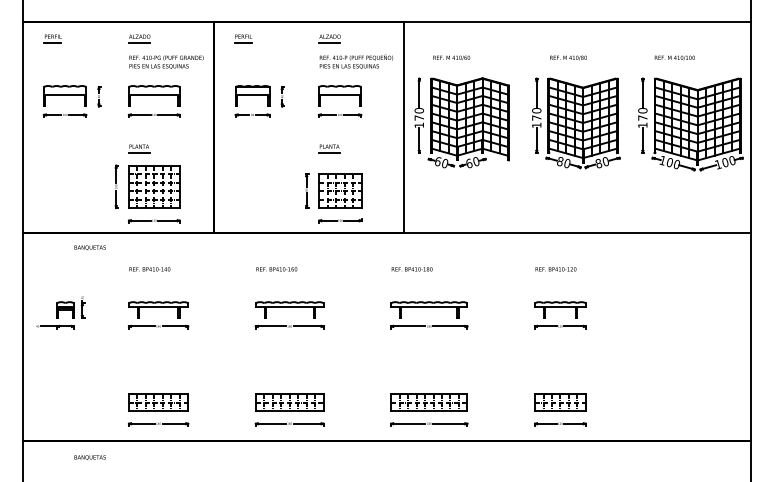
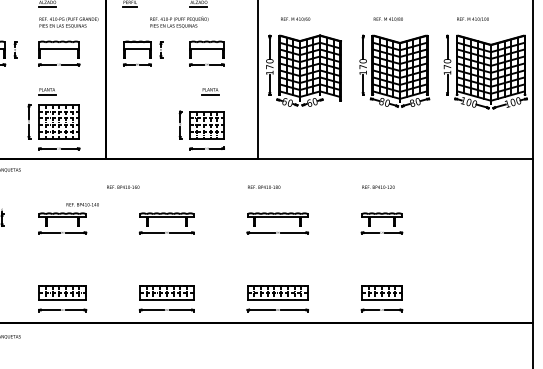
text: (356, 61) -> (179, 22), moved
part: (329, 148) -> (210, 91), moved
text: (149, 269) -> (82, 204), moved
text: (276, 269) -> (122, 187), moved

